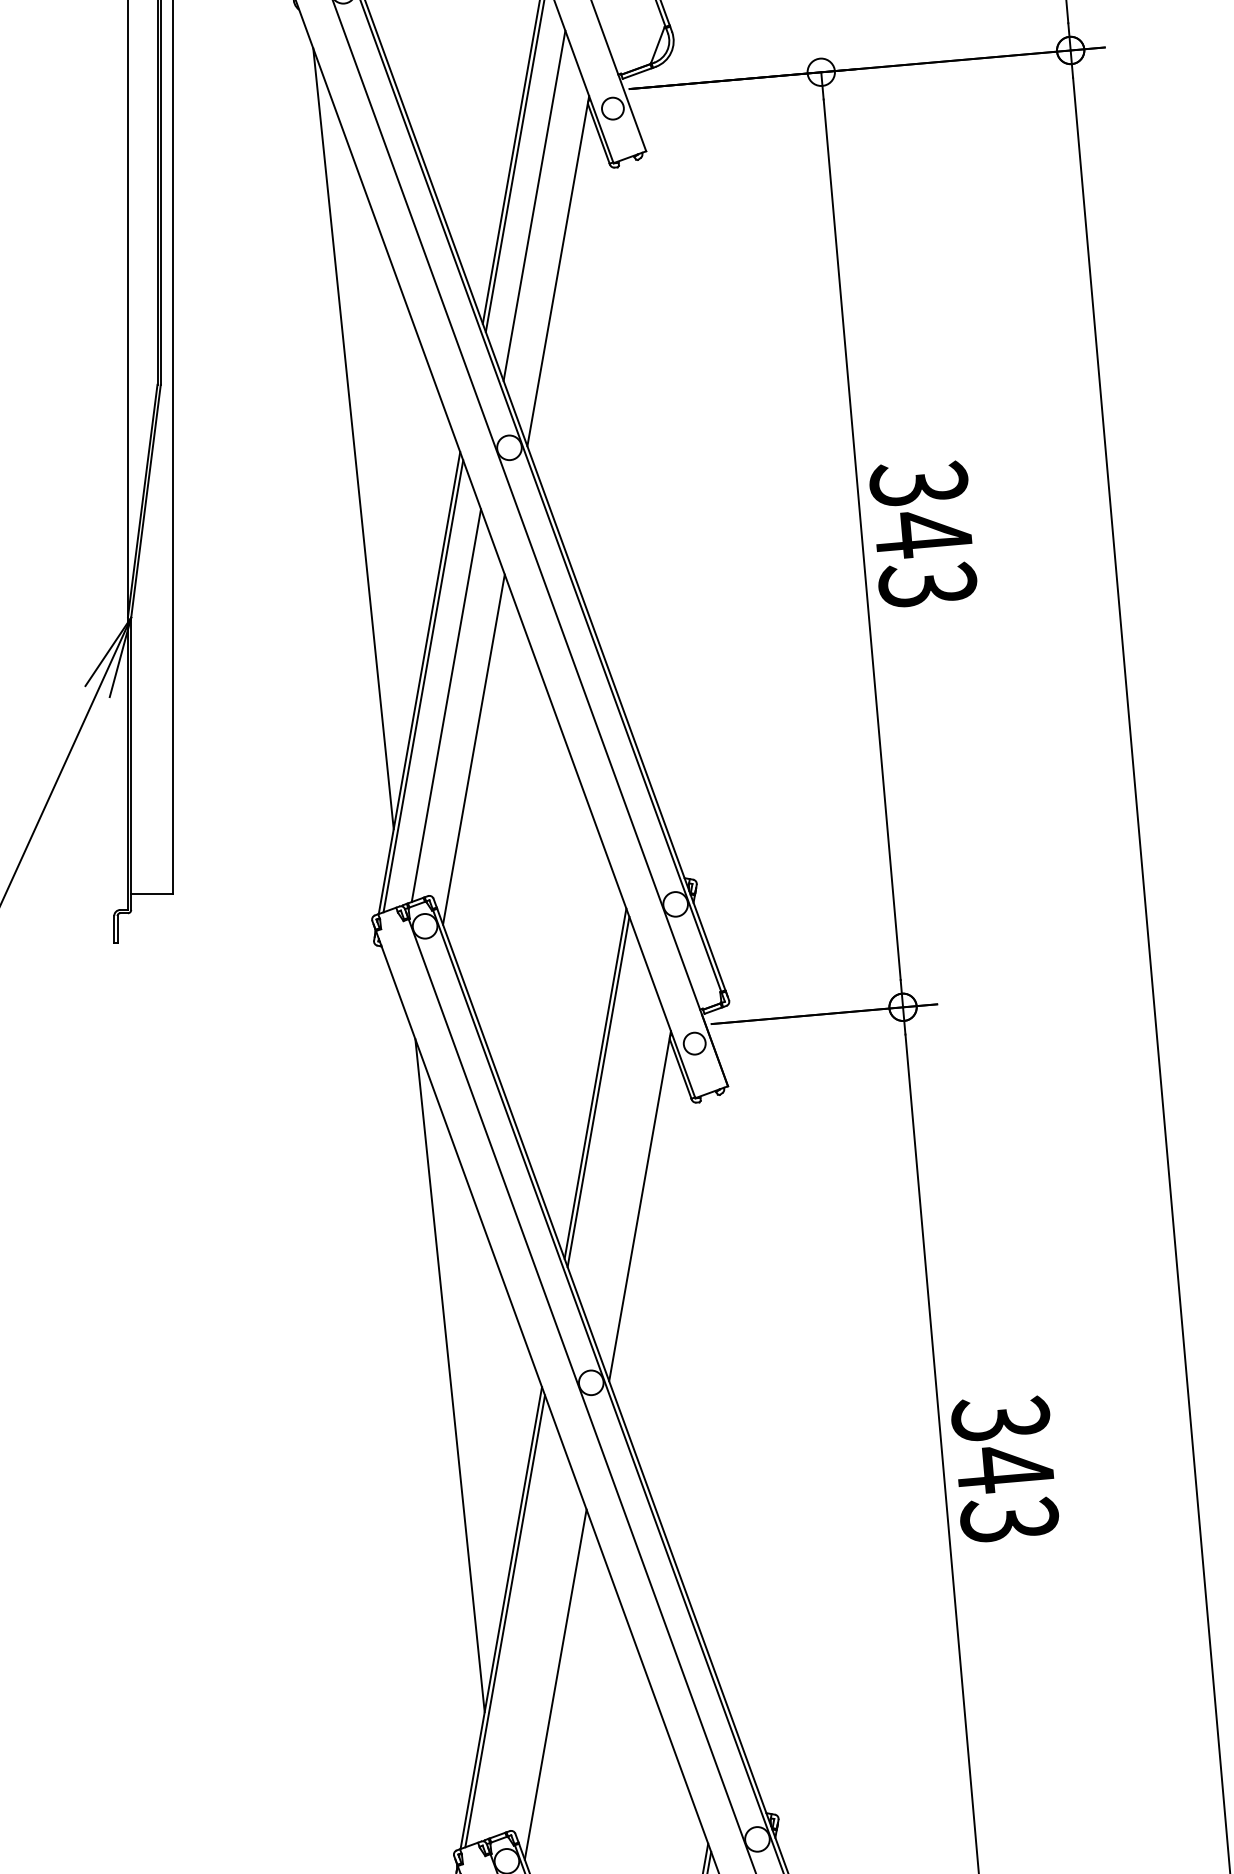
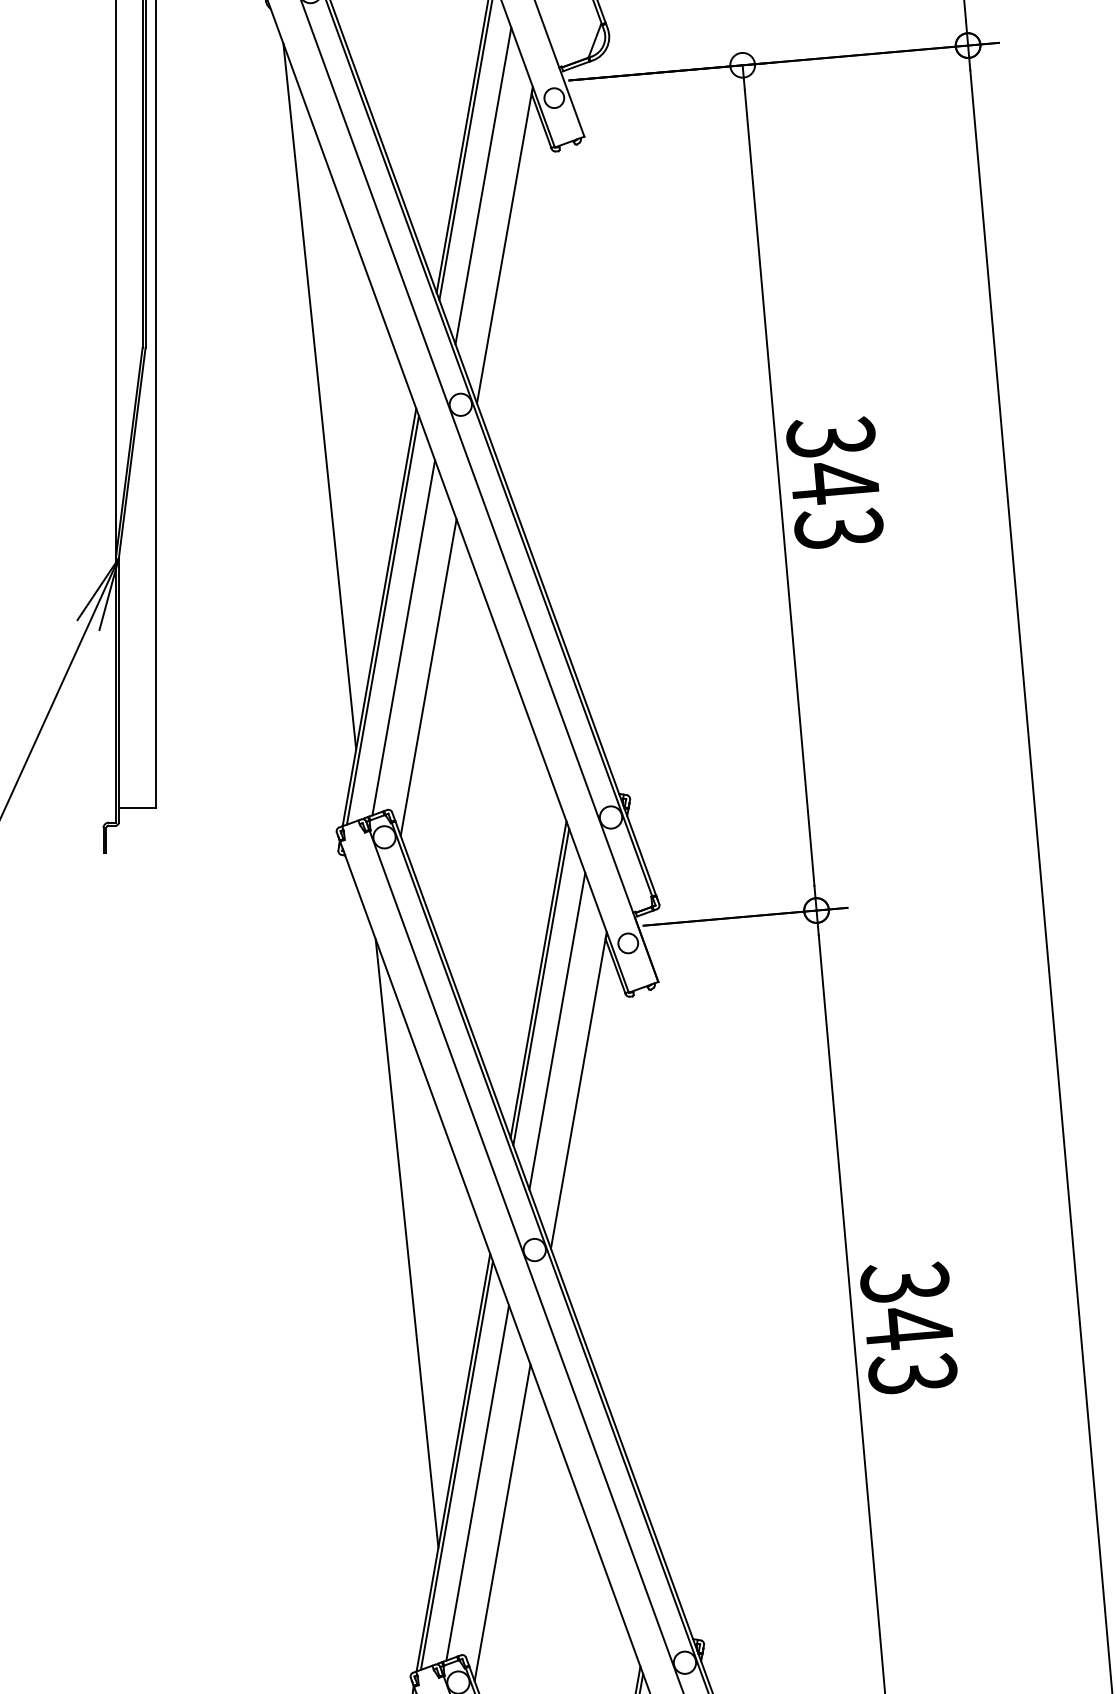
line: (616, 1141) -> (557, 1031), added
line: (527, 1639) -> (477, 1482), added

